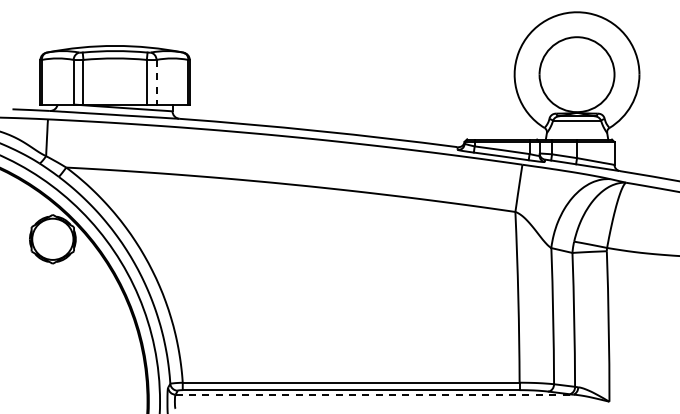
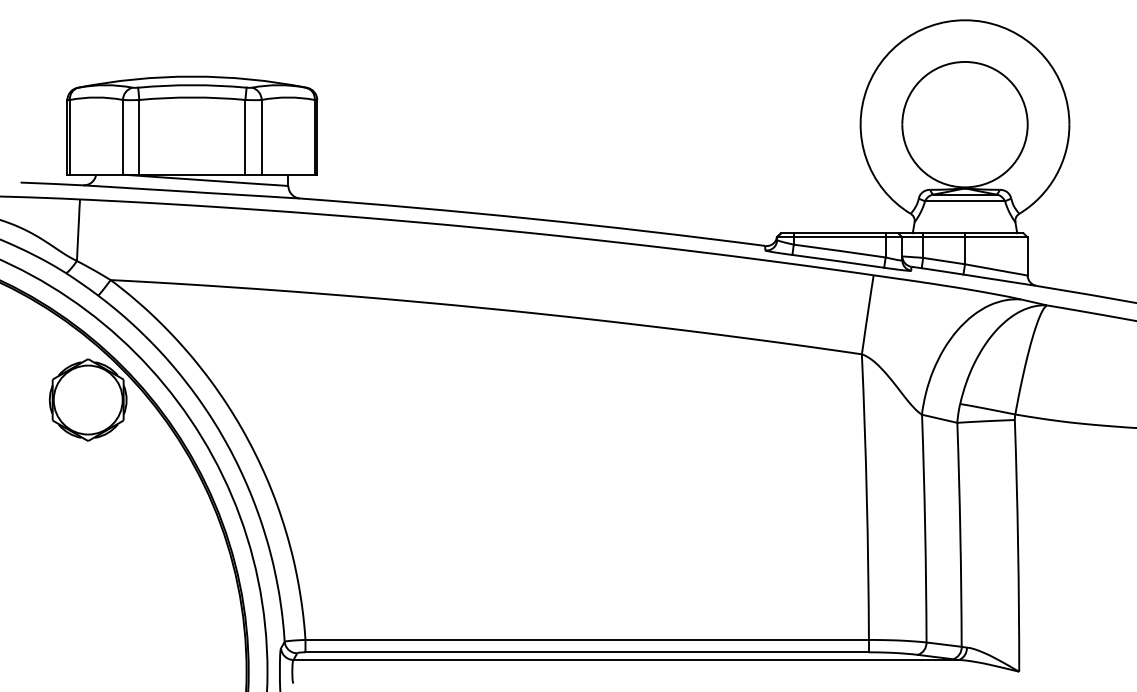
line: (156, 82) -> (261, 137), dashed -> solid
line: (374, 394) -> (626, 659), dashed -> solid

